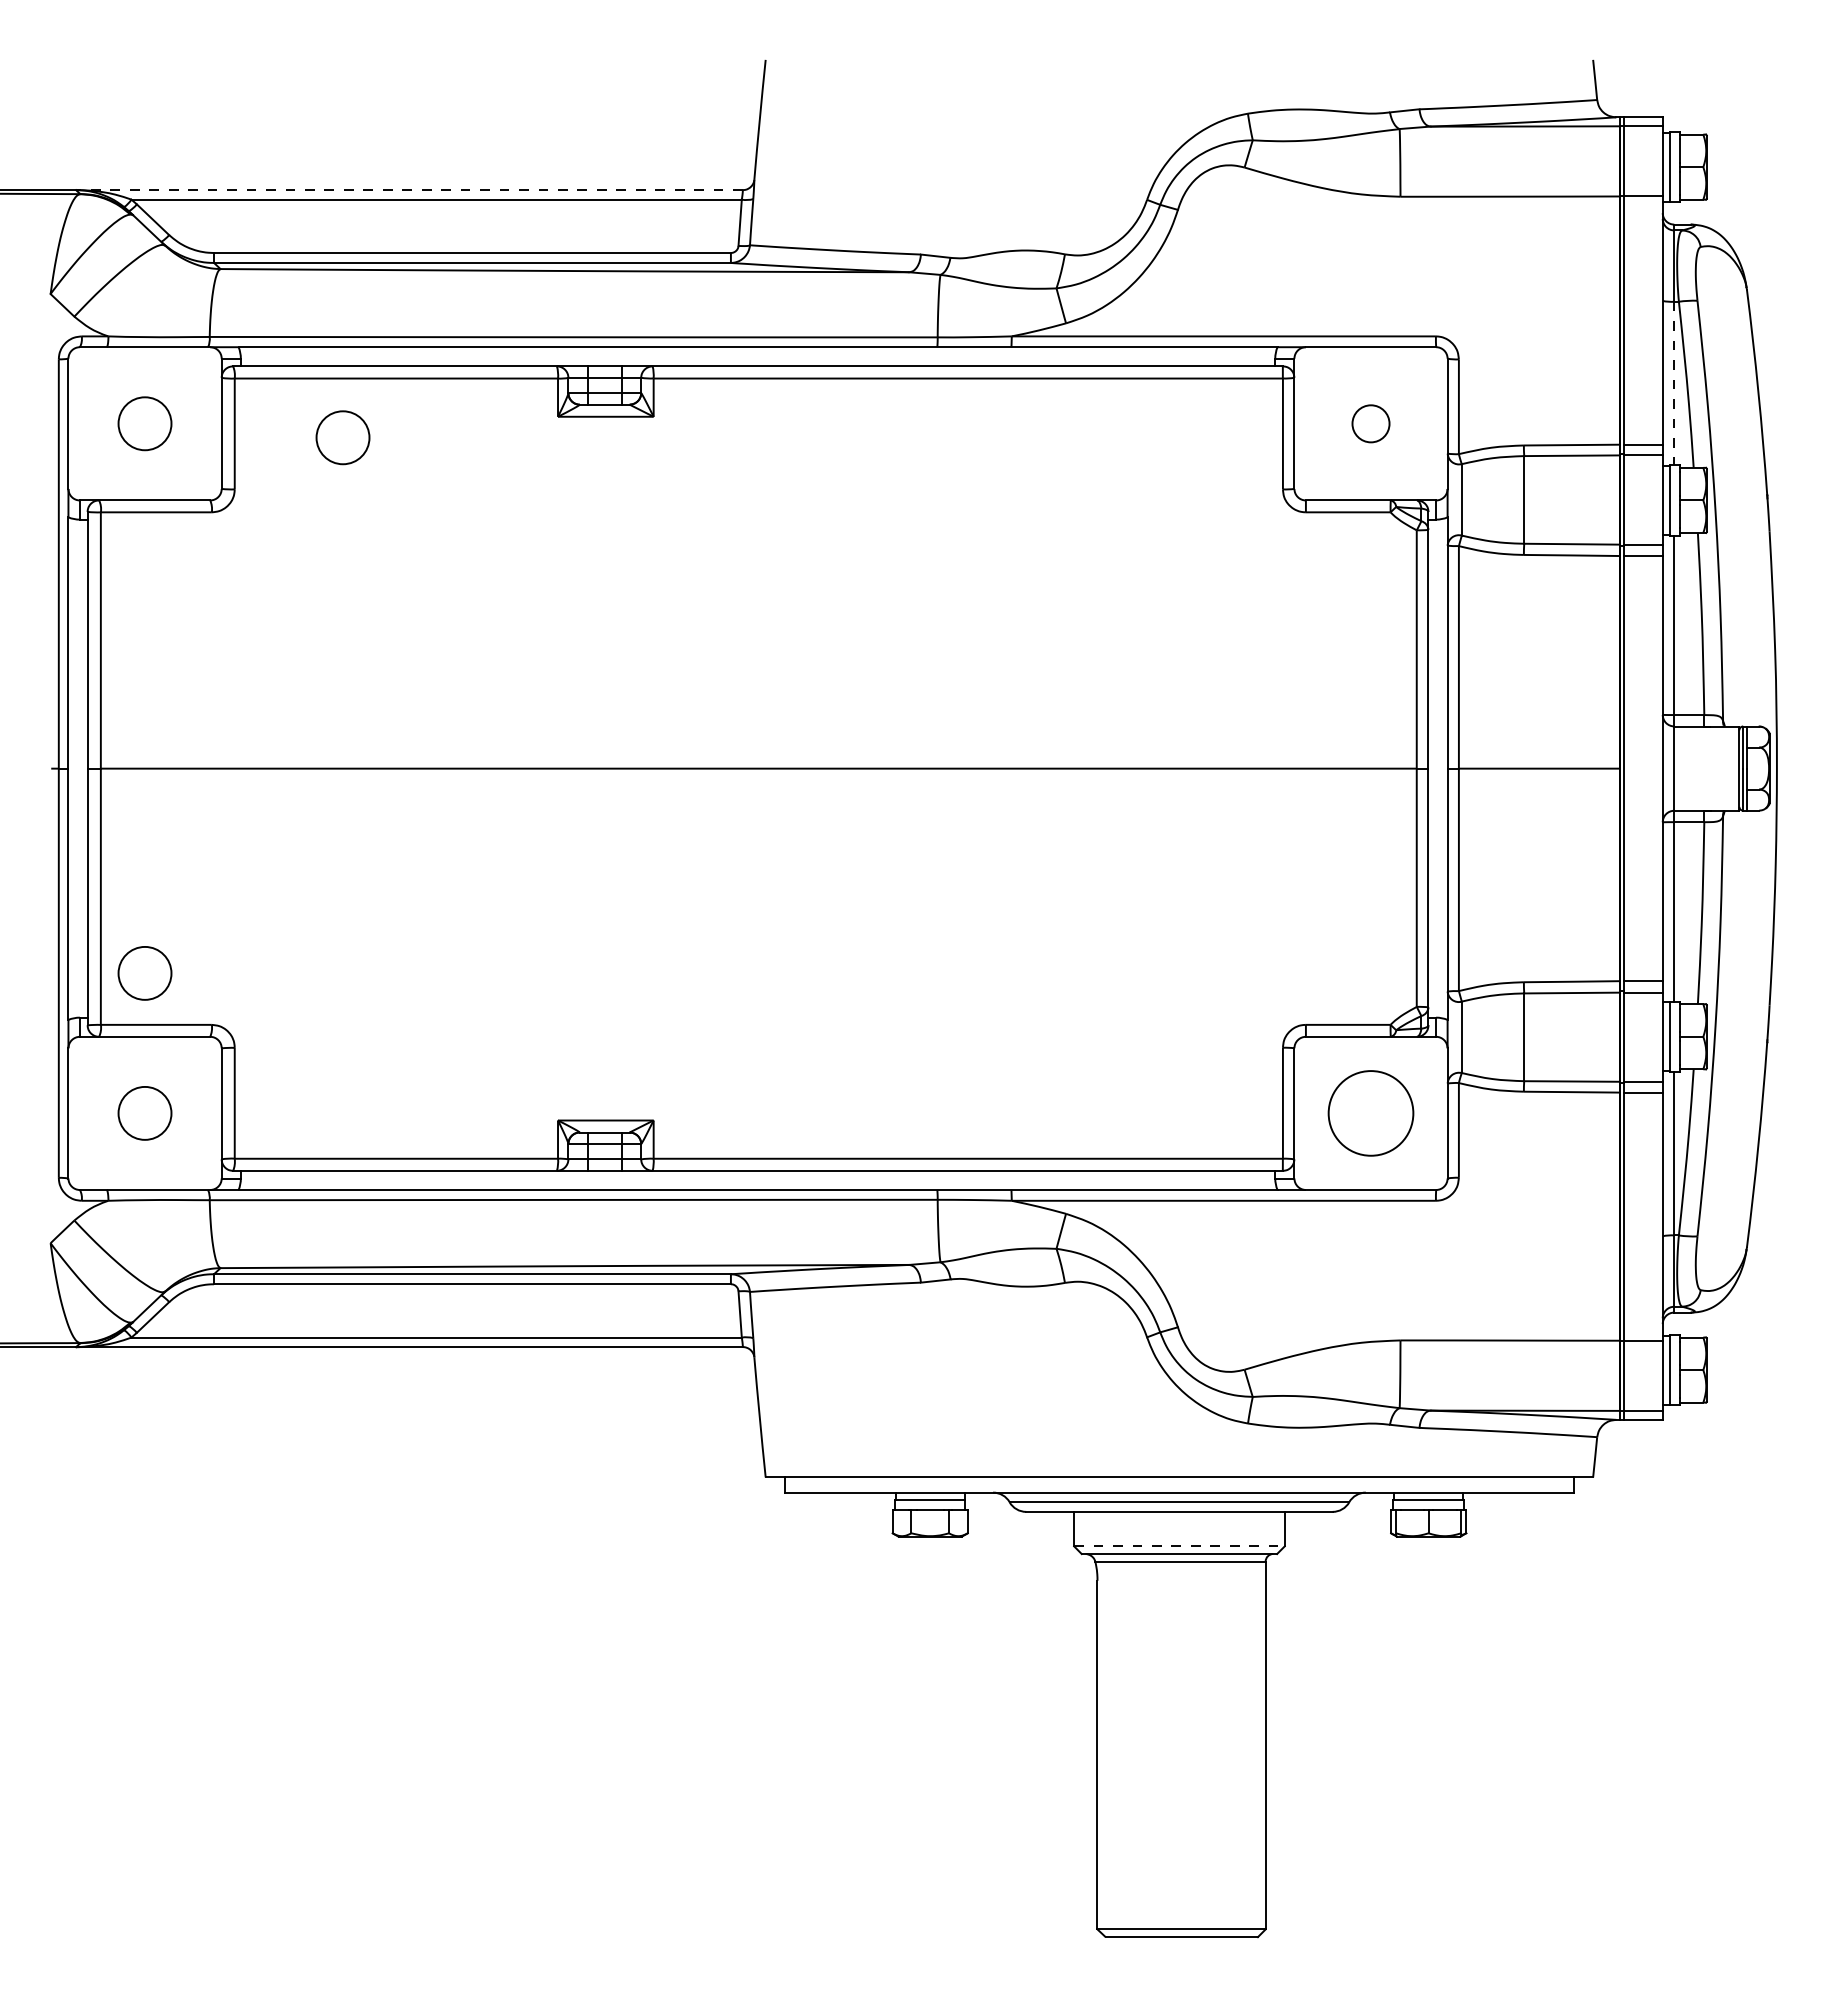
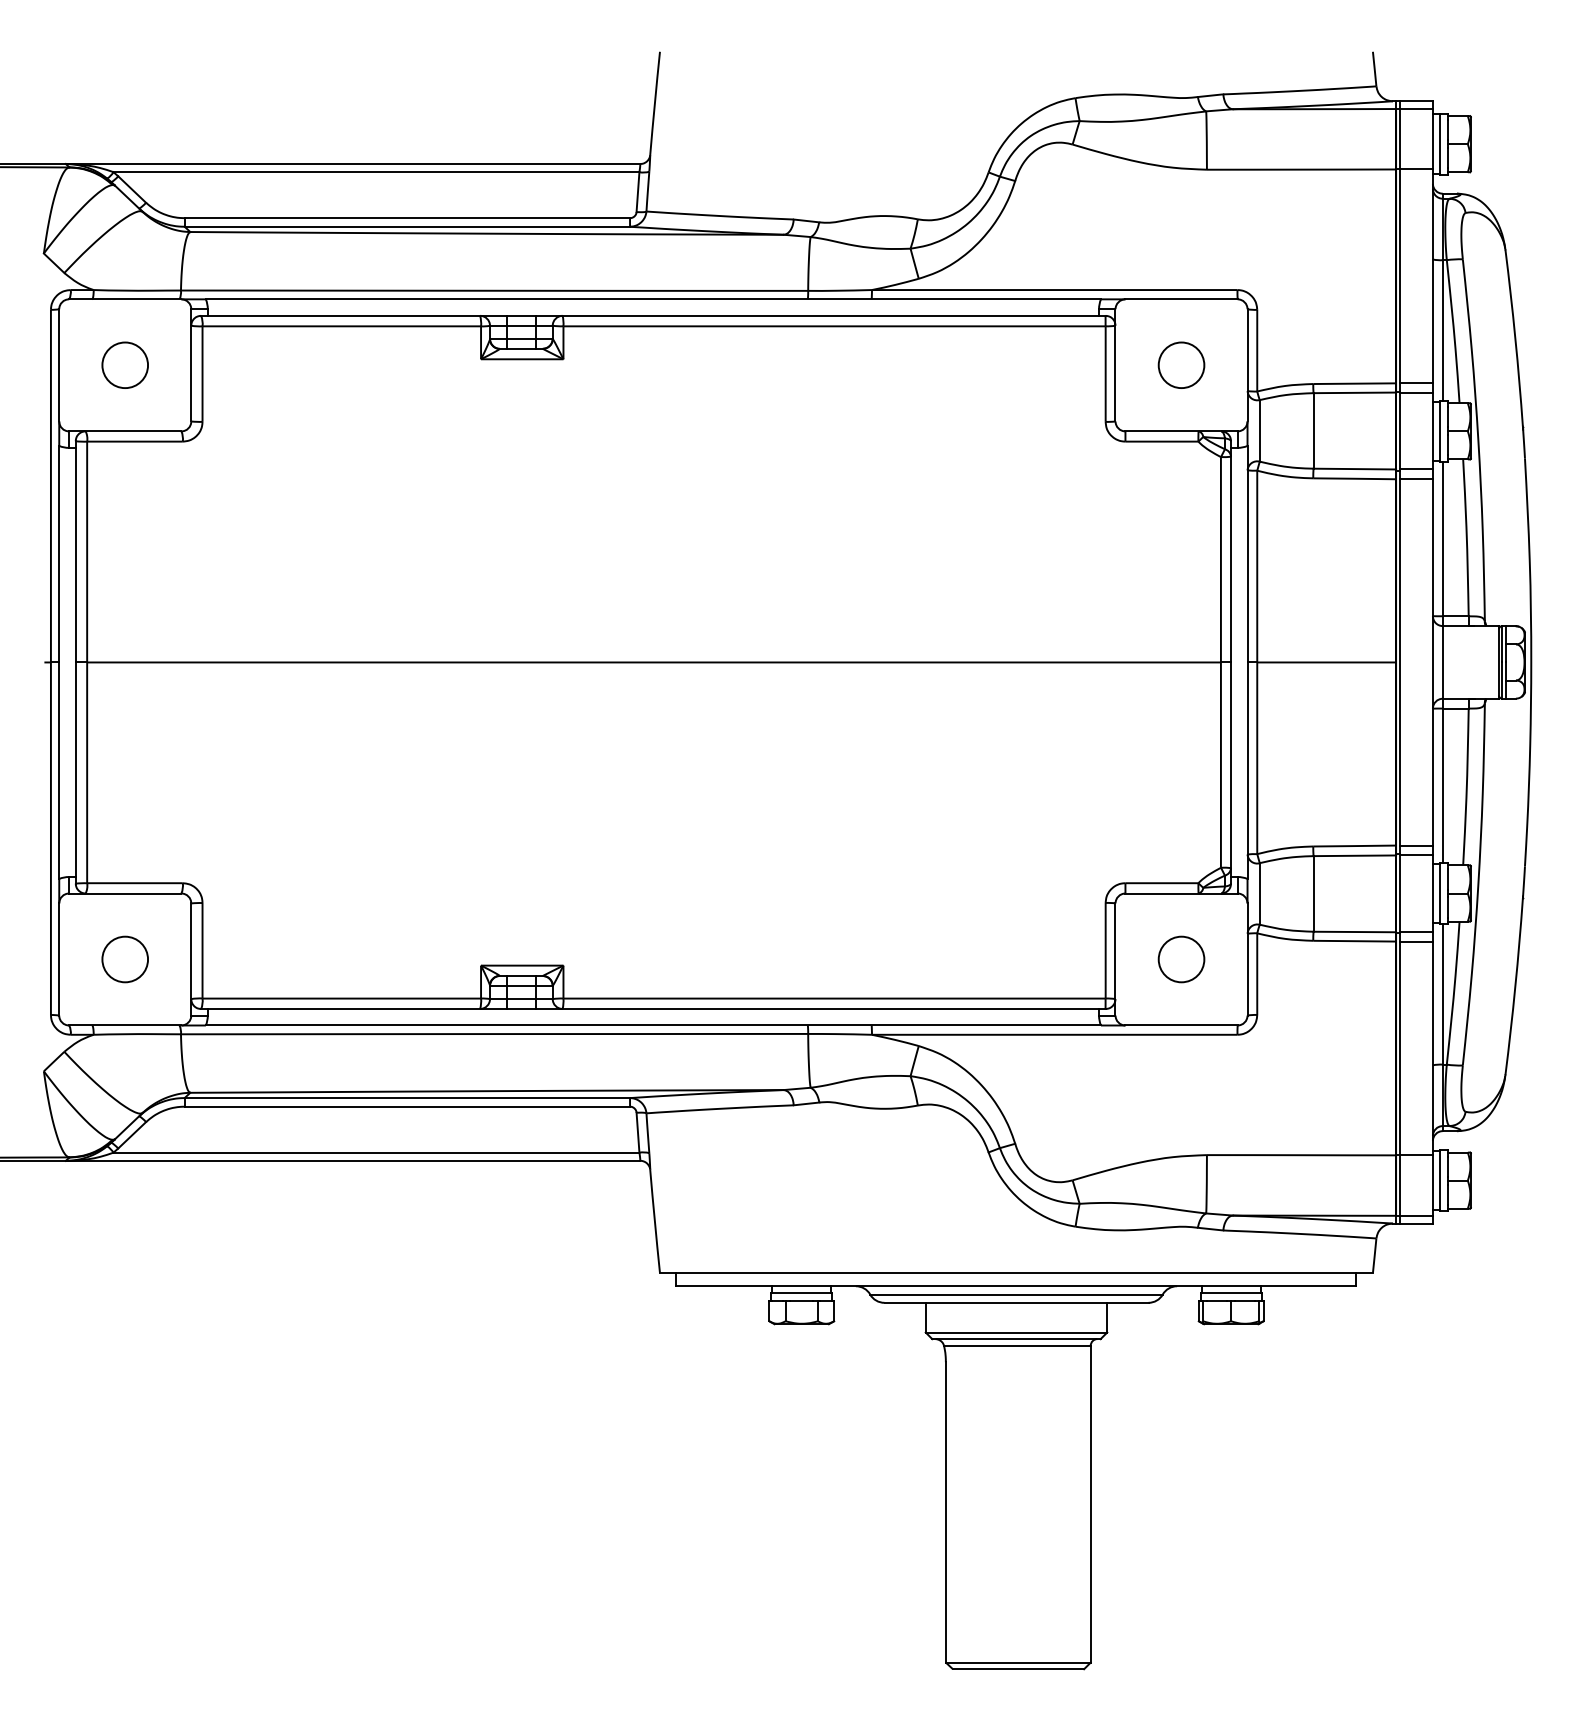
line: (409, 190) -> (353, 164), dashed -> solid
line: (1674, 383) -> (1443, 330), dashed -> solid
circle: (1370, 423) -> (1181, 365), size x1.43
circle: (342, 437) -> (295, 377), removed
circle: (144, 973) -> (124, 838), removed
circle: (1370, 1112) -> (1181, 958), size x0.62
line: (1179, 1546) -> (1016, 1332), dashed -> solid

